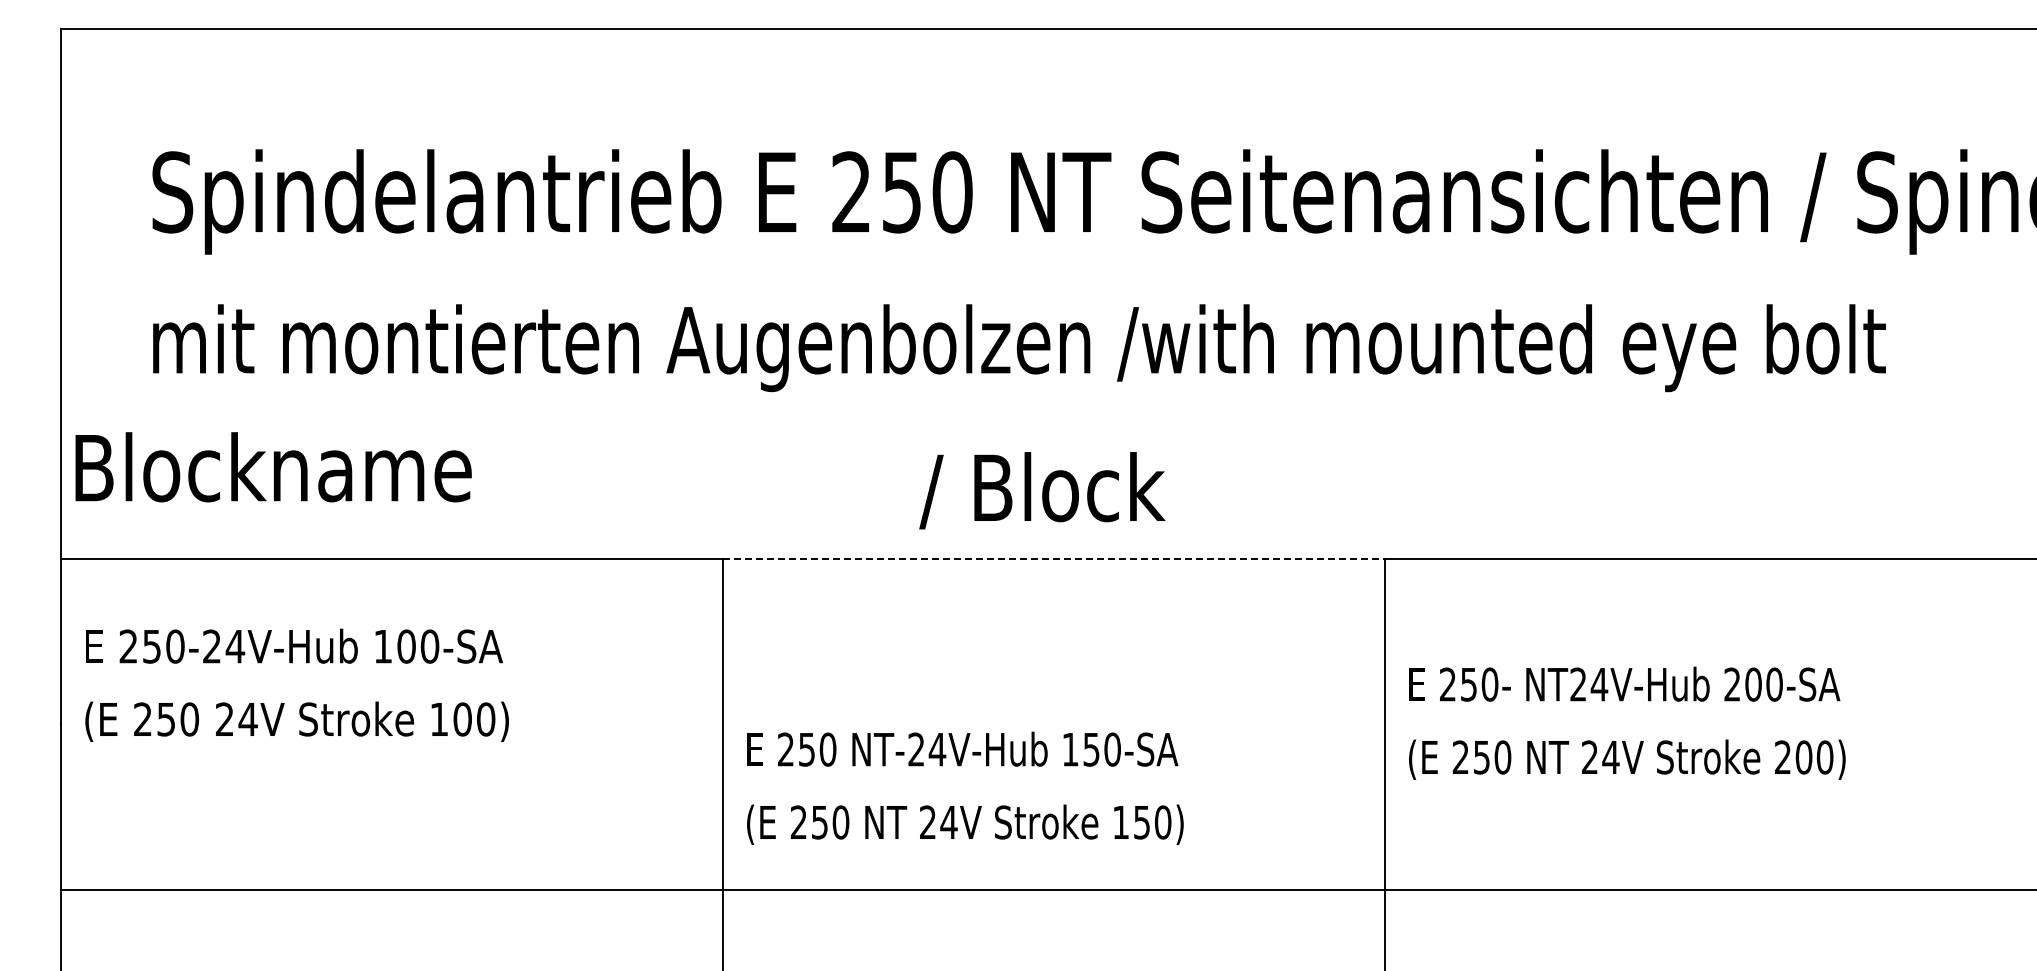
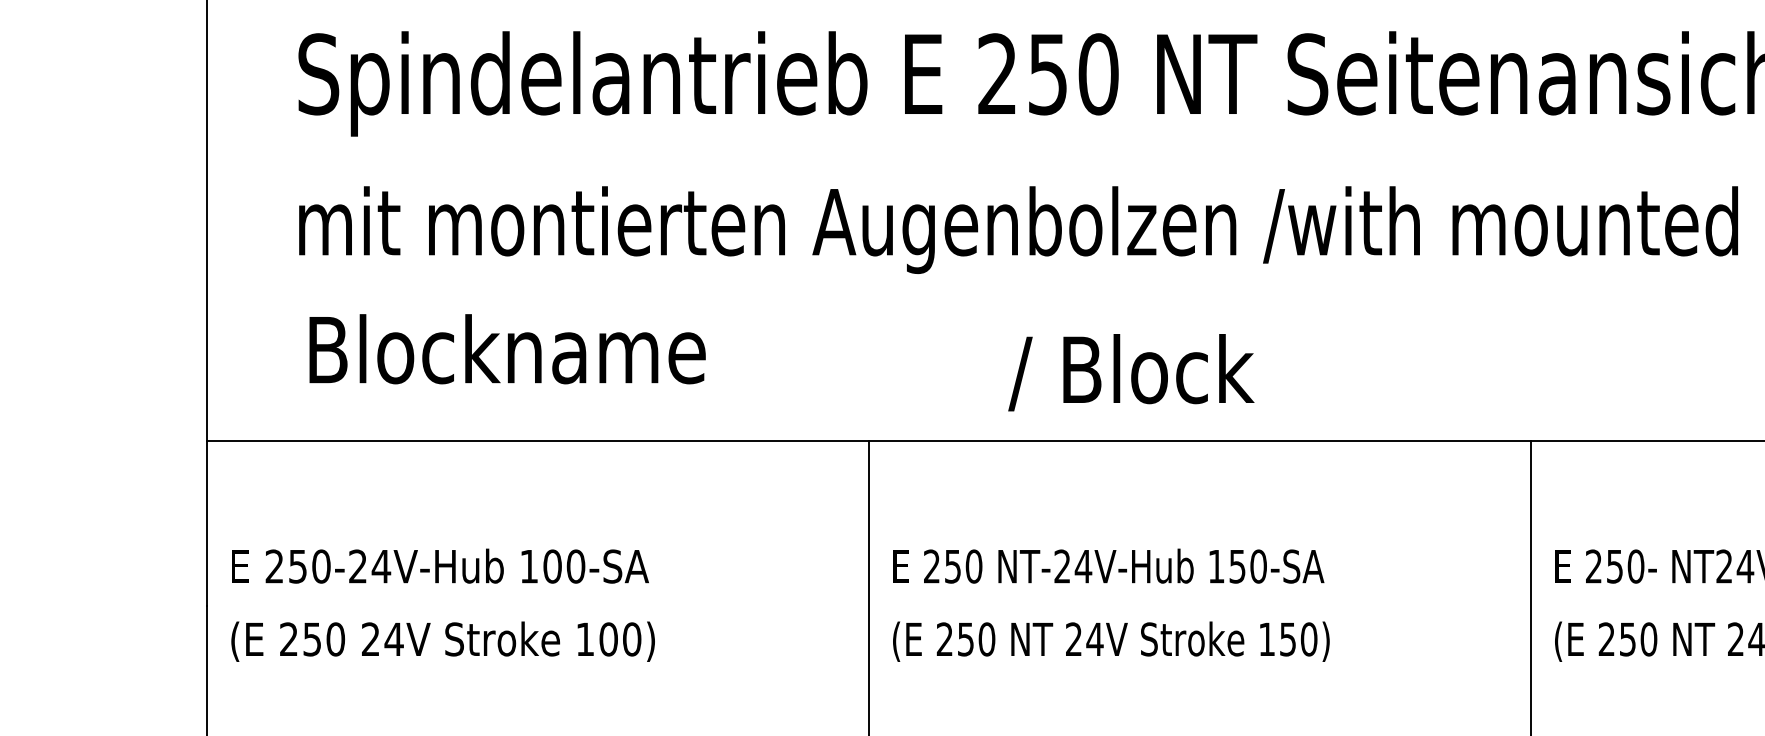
text: (273, 467) -> (507, 349), moved
text: (1042, 490) -> (1131, 372), moved
line: (1054, 558) -> (1200, 440), dashed -> solid
text: (296, 684) -> (442, 604), moved
text: (965, 787) -> (1111, 604), moved

